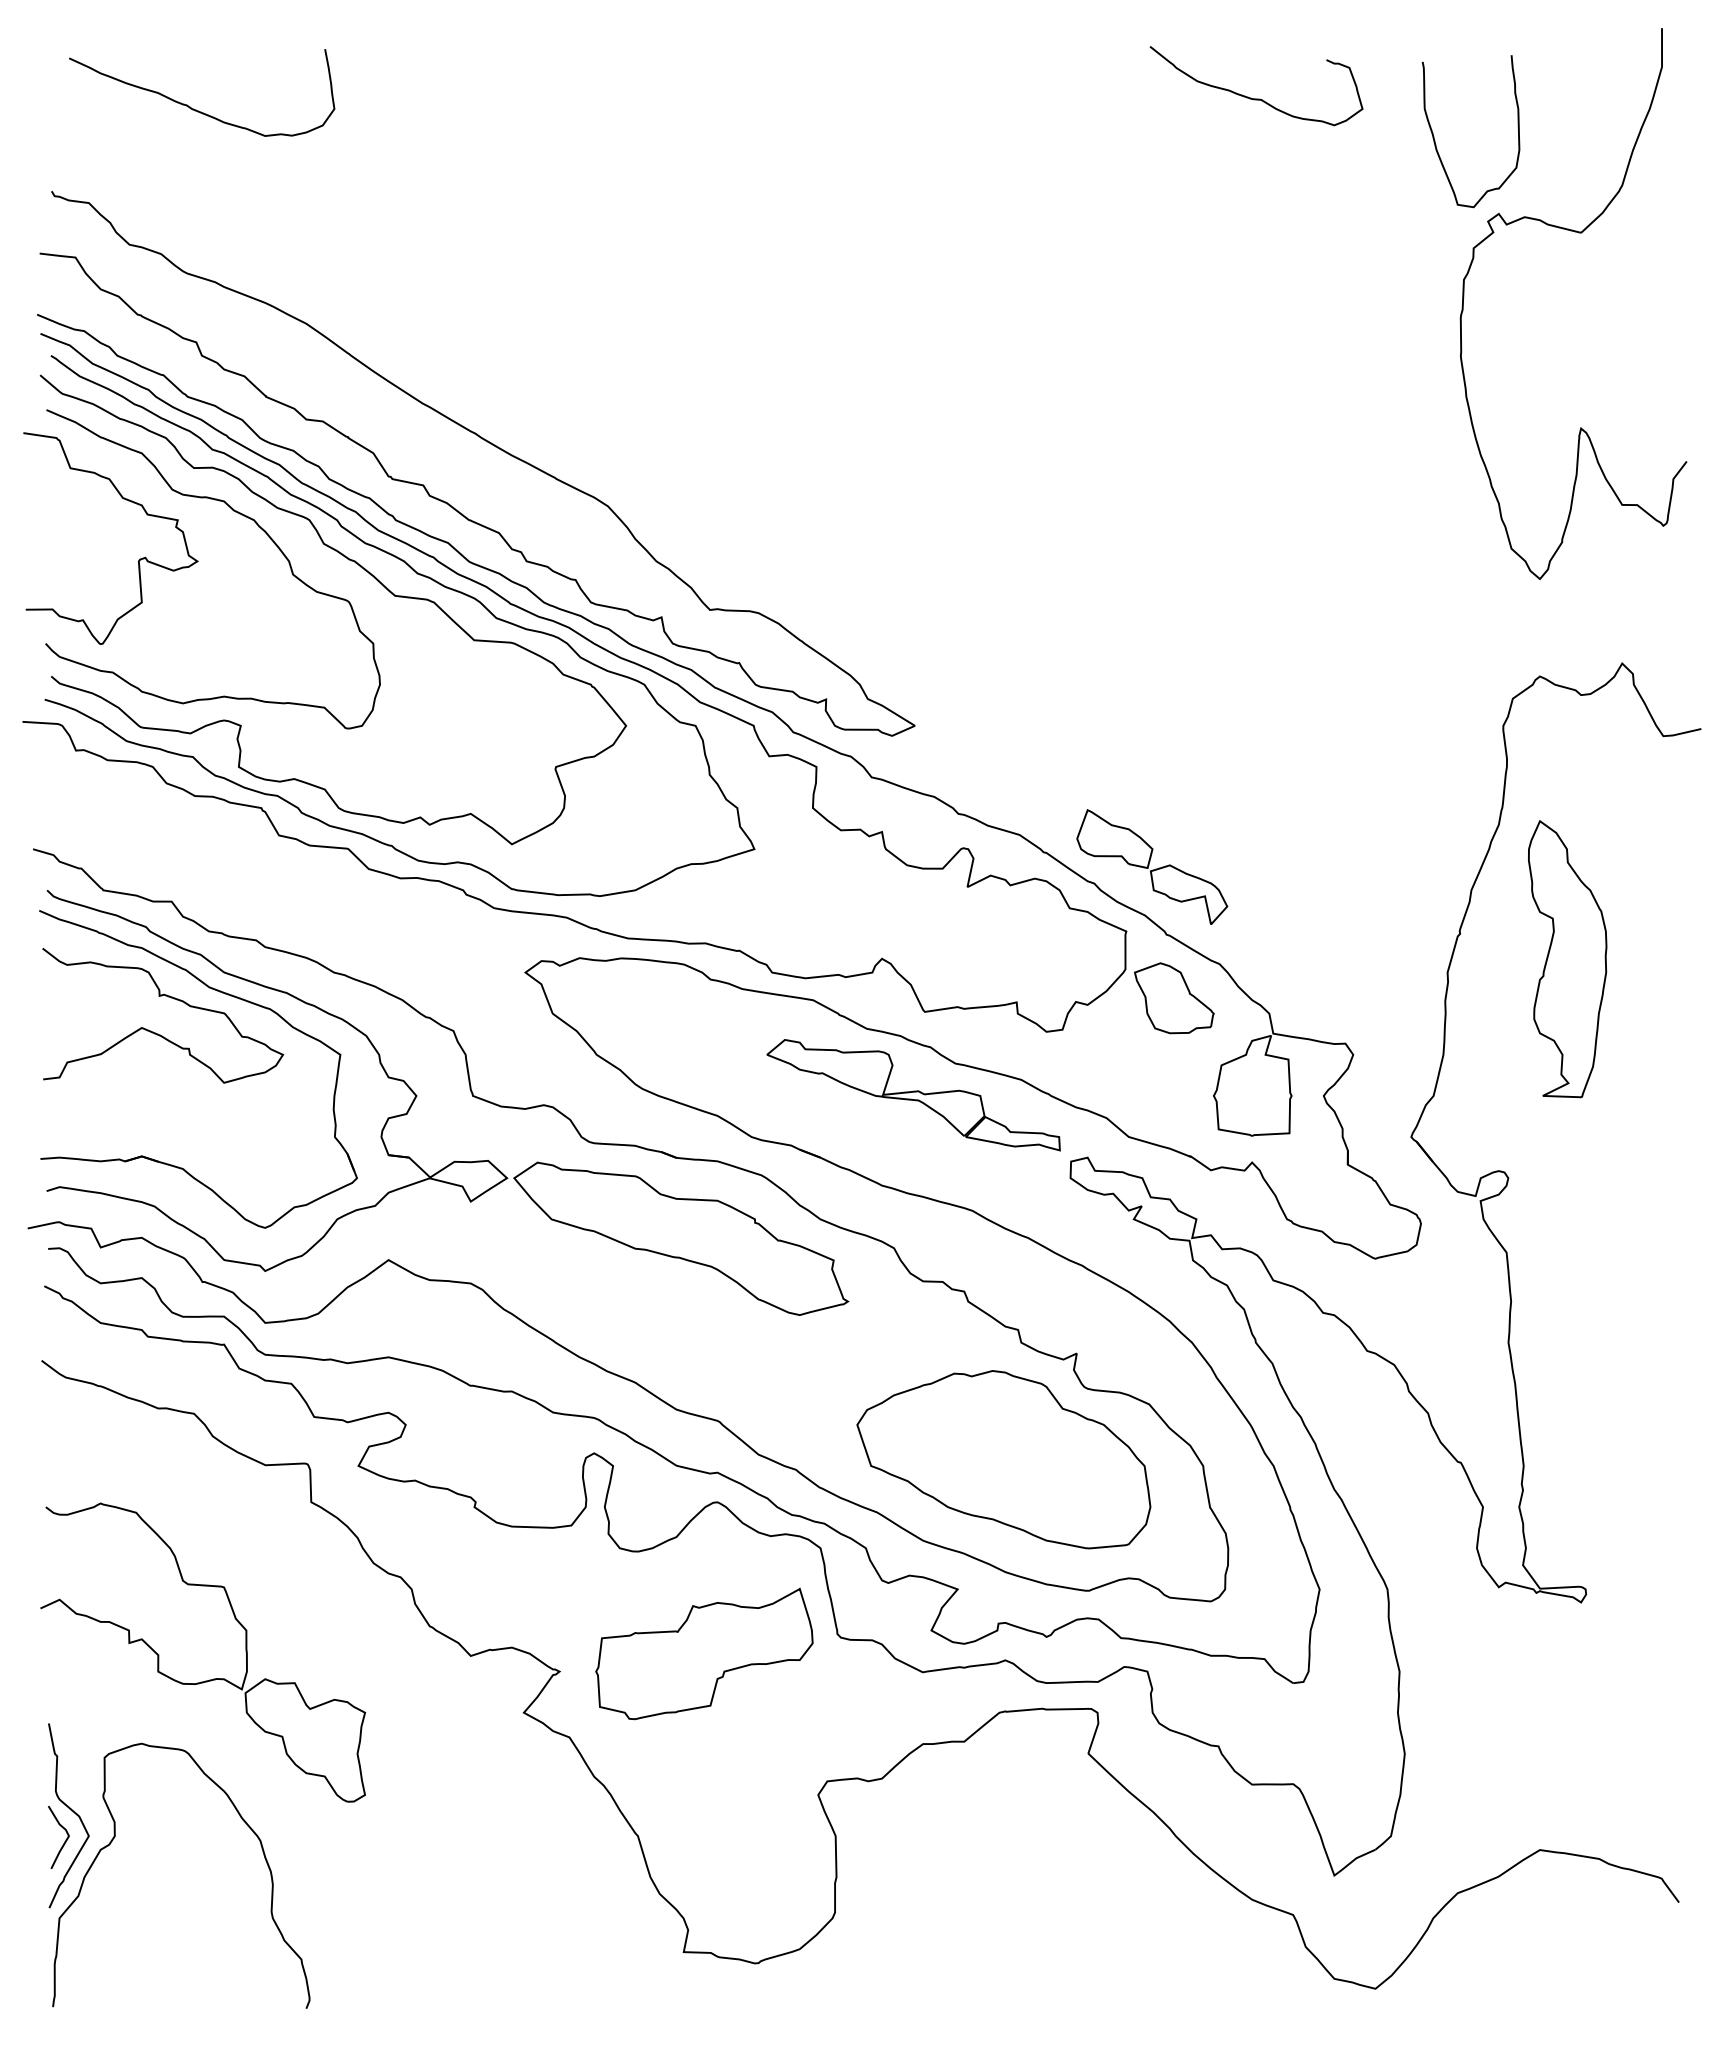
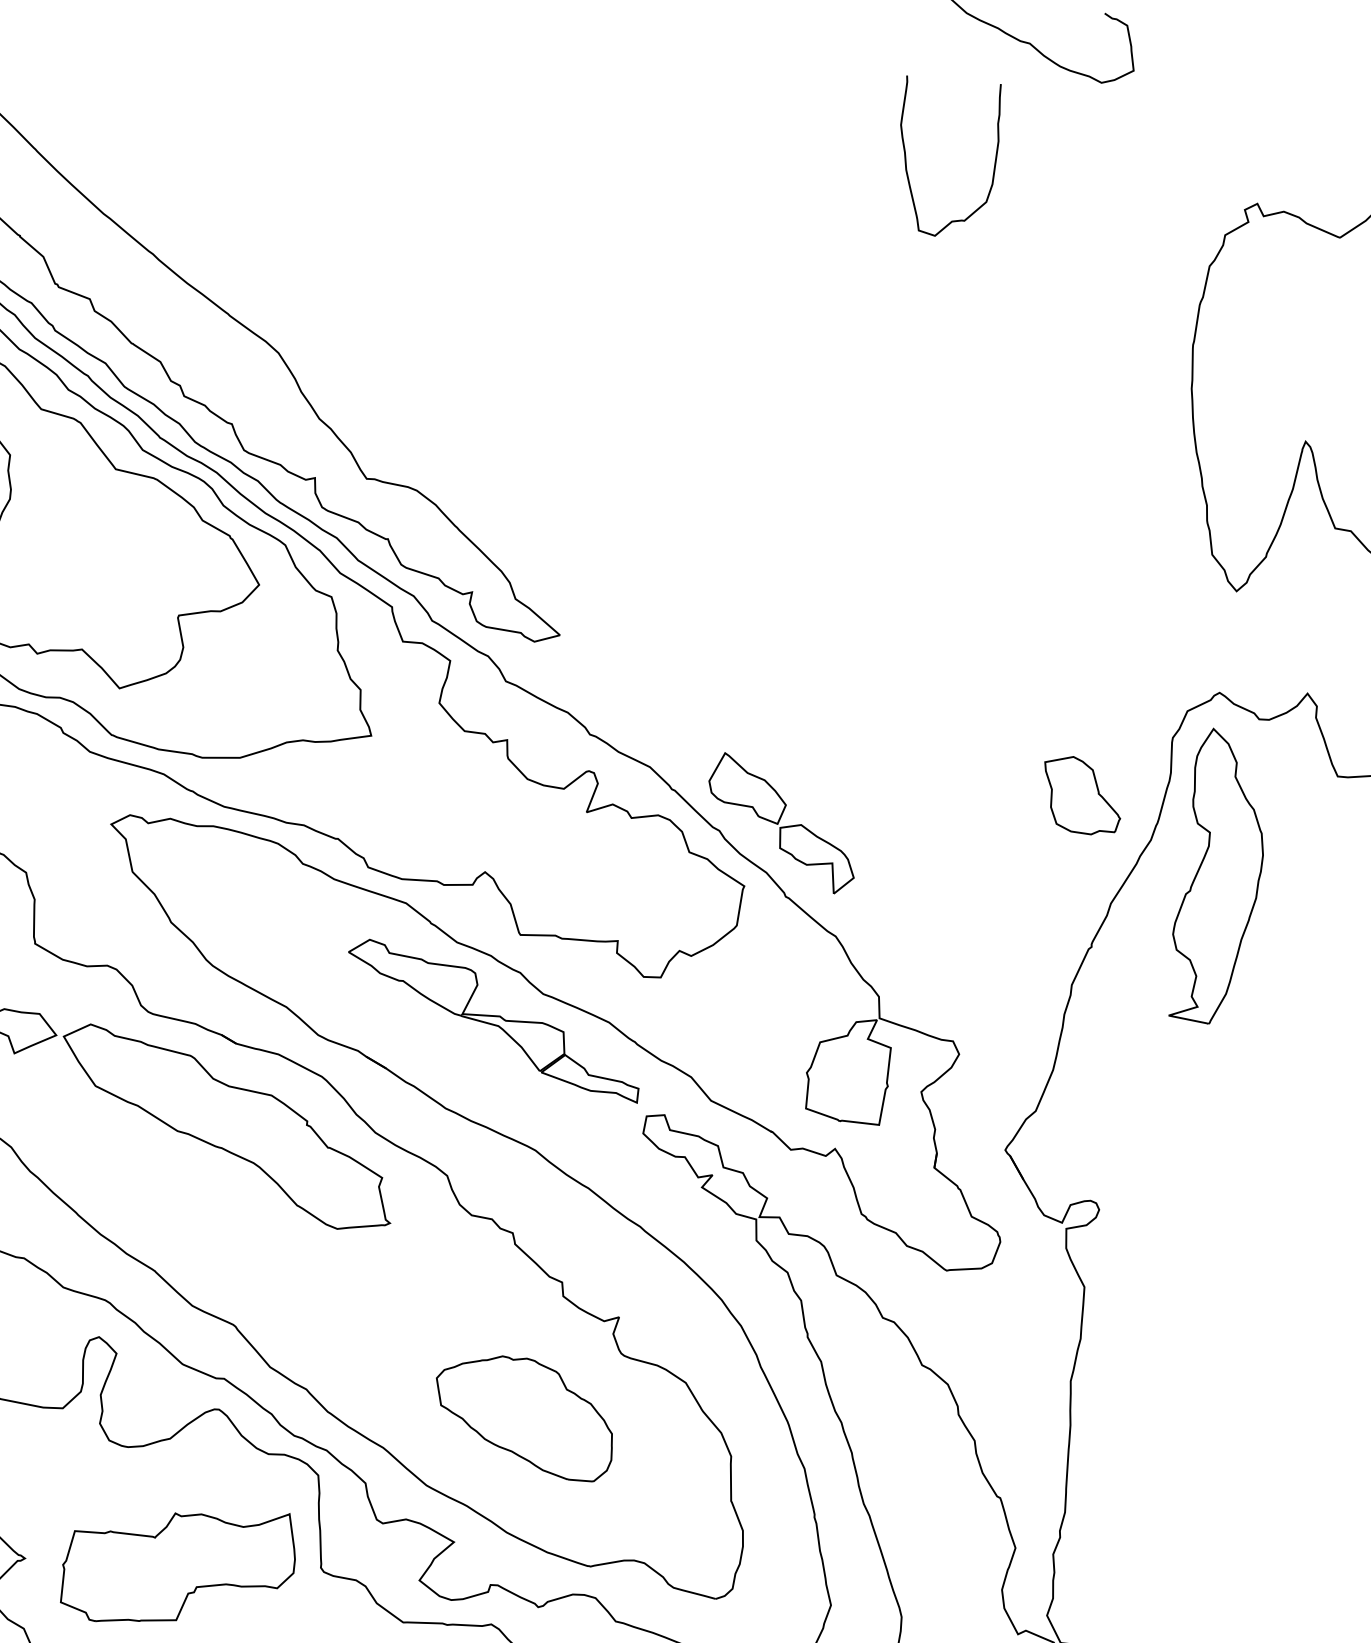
curve: (1435, 140) -> (906, 159), moved
part: (1567, 959) -> (1218, 877), moved
part: (1174, 998) -> (1081, 796), moved
part: (1003, 1459) -> (524, 1414), size x0.6

